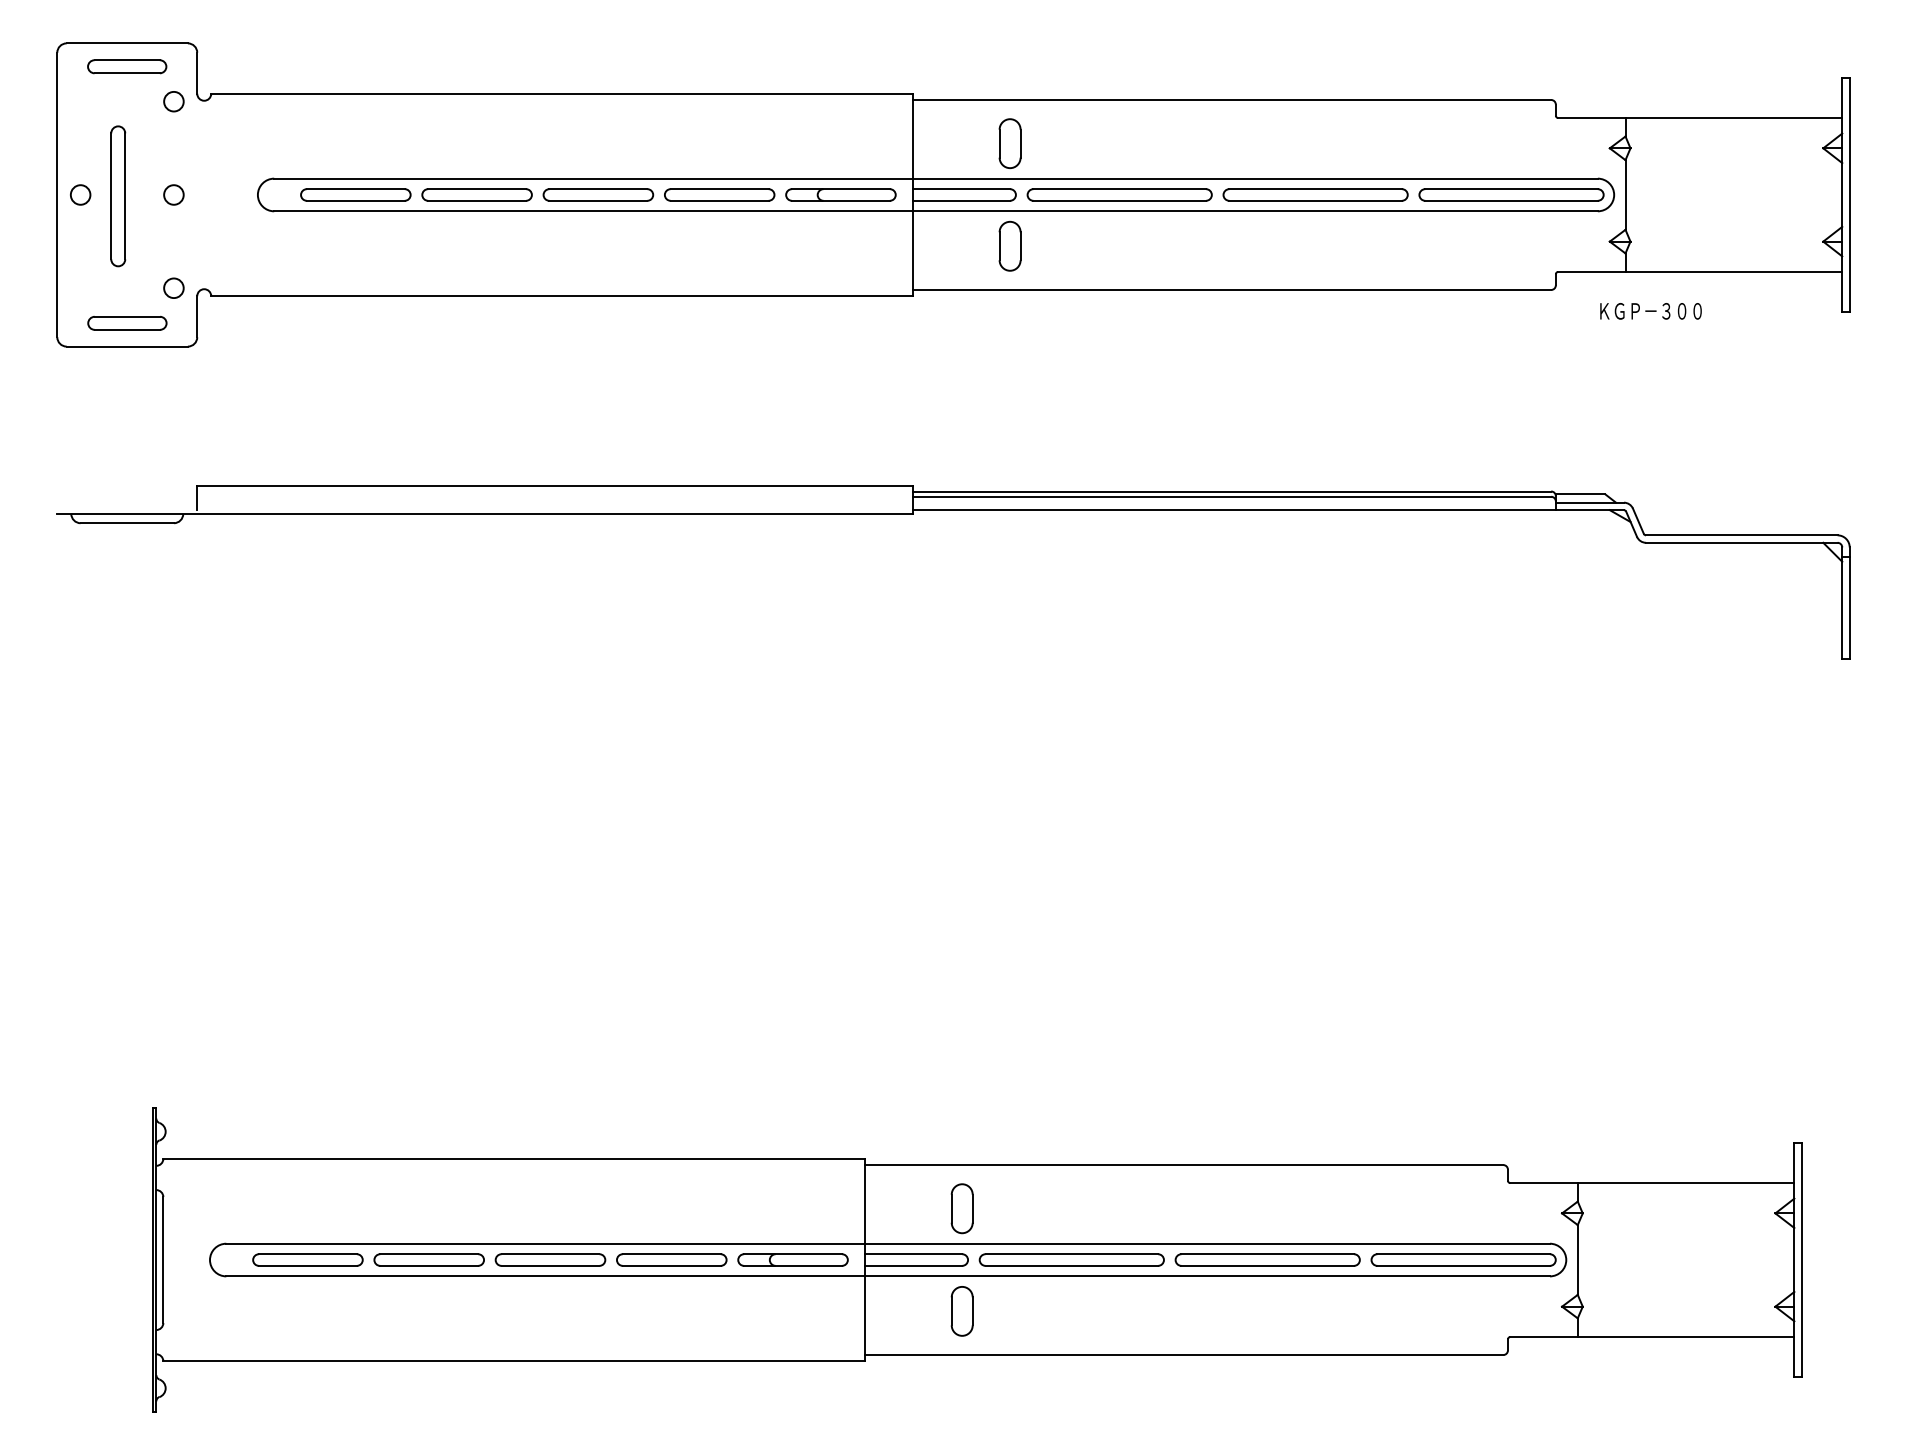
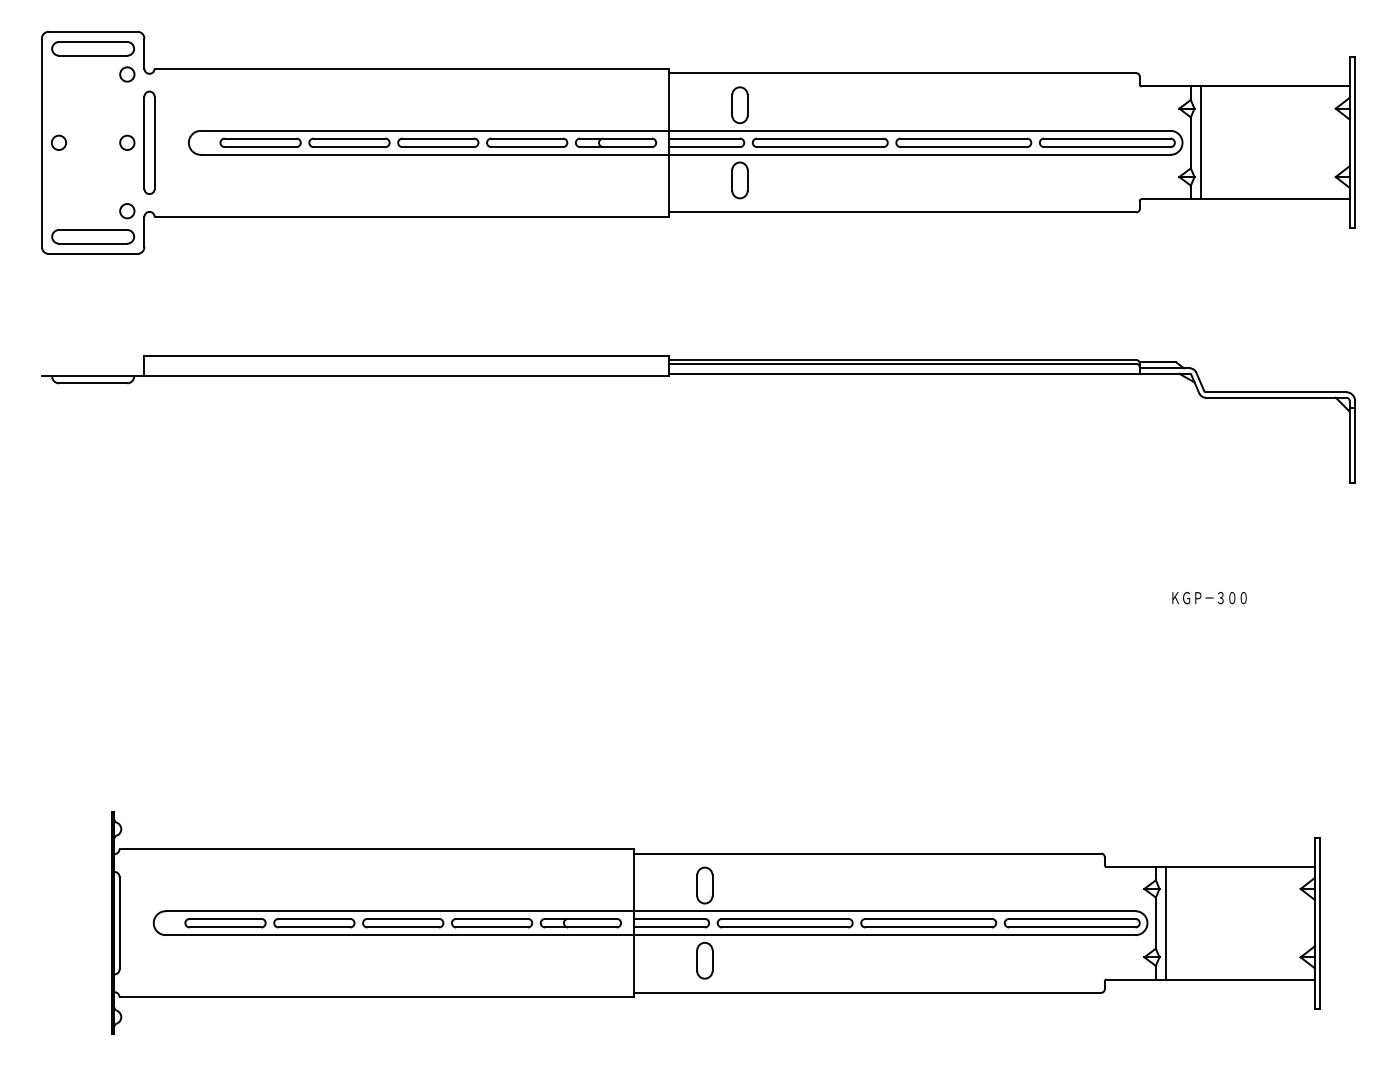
part: (126, 66) -> (92, 48), size x1.43
line: (1640, 194) -> (1201, 142), added
part: (118, 195) -> (149, 142), moved
text: (1650, 311) -> (1209, 598), moved
part: (127, 322) -> (93, 236), size x1.43
line: (1592, 1259) -> (1166, 922), added

